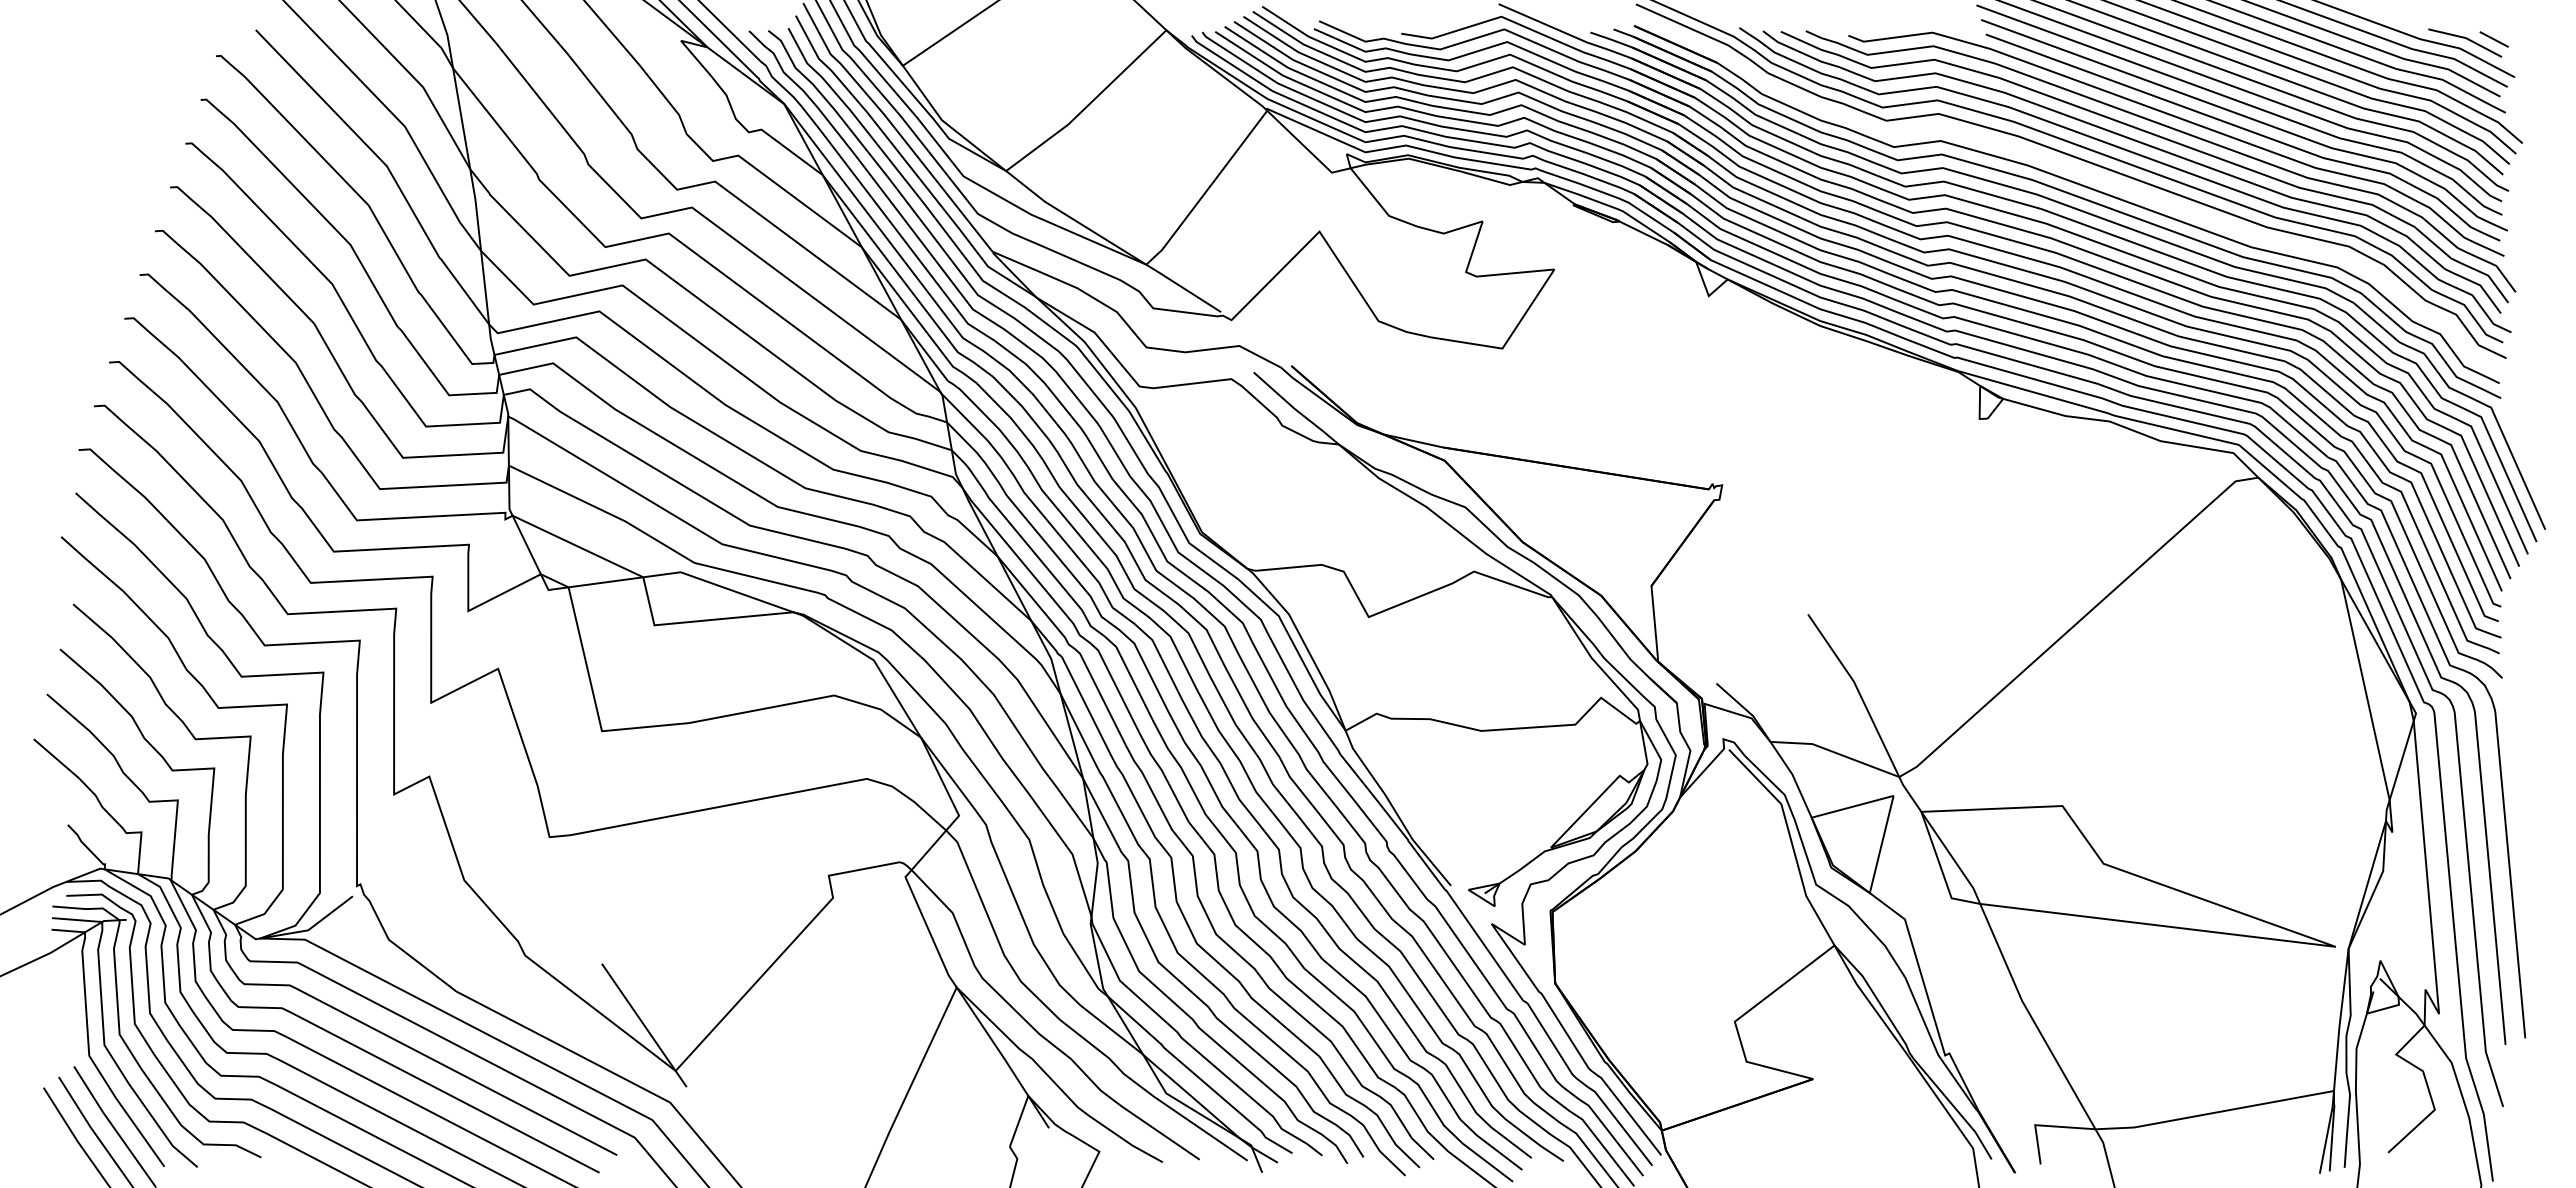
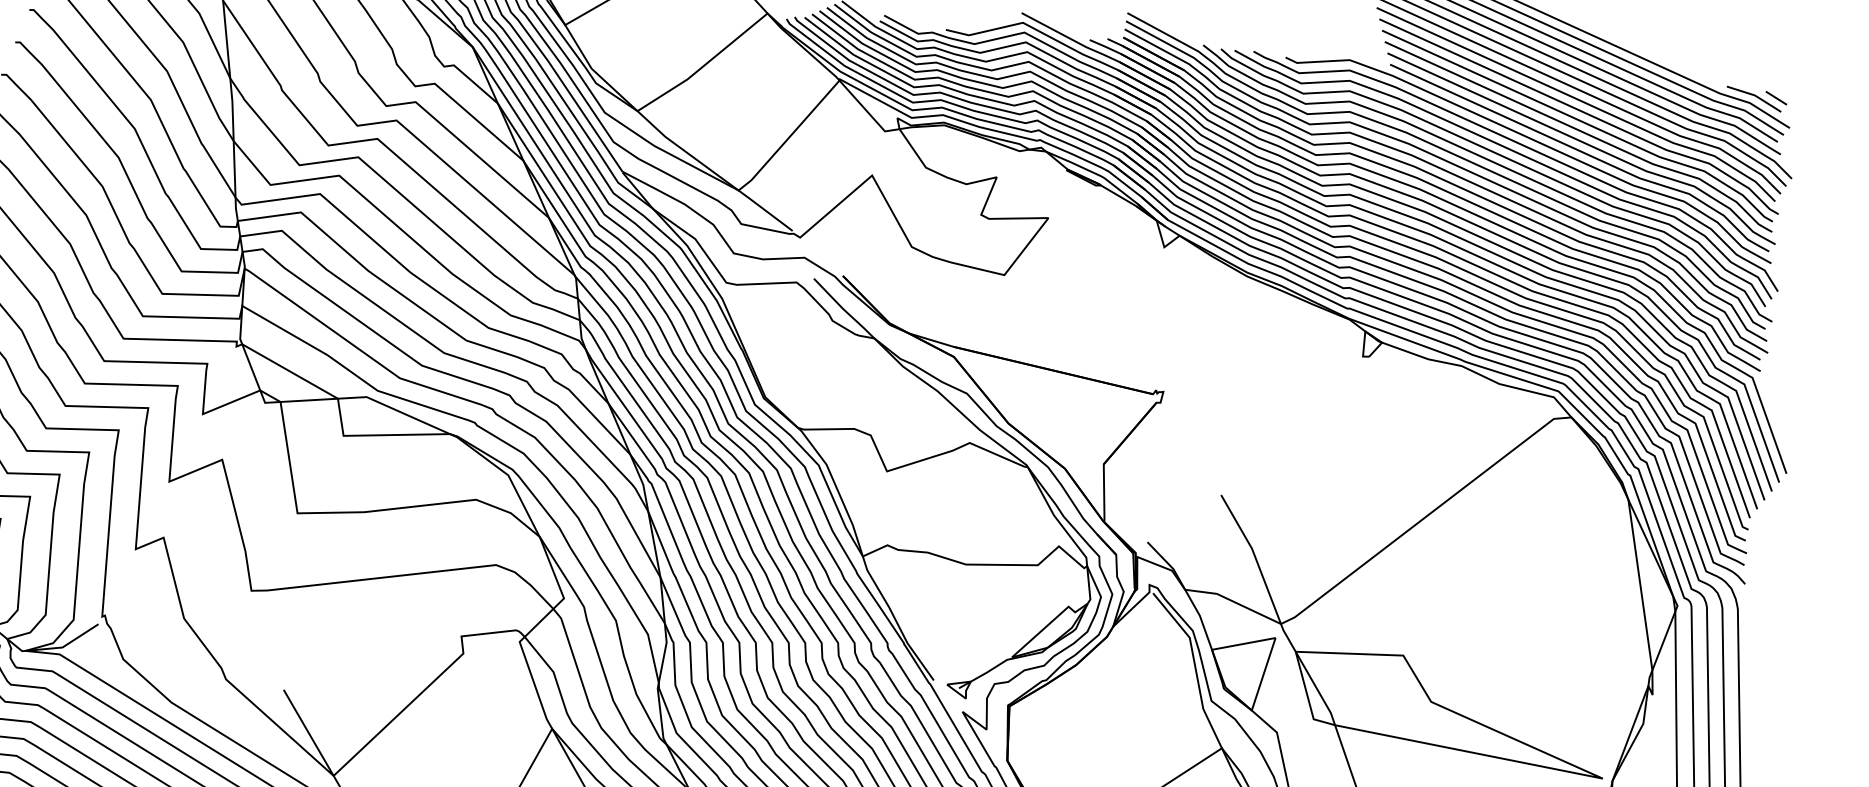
curve: (2078, 172) -> (1452, 174), added

